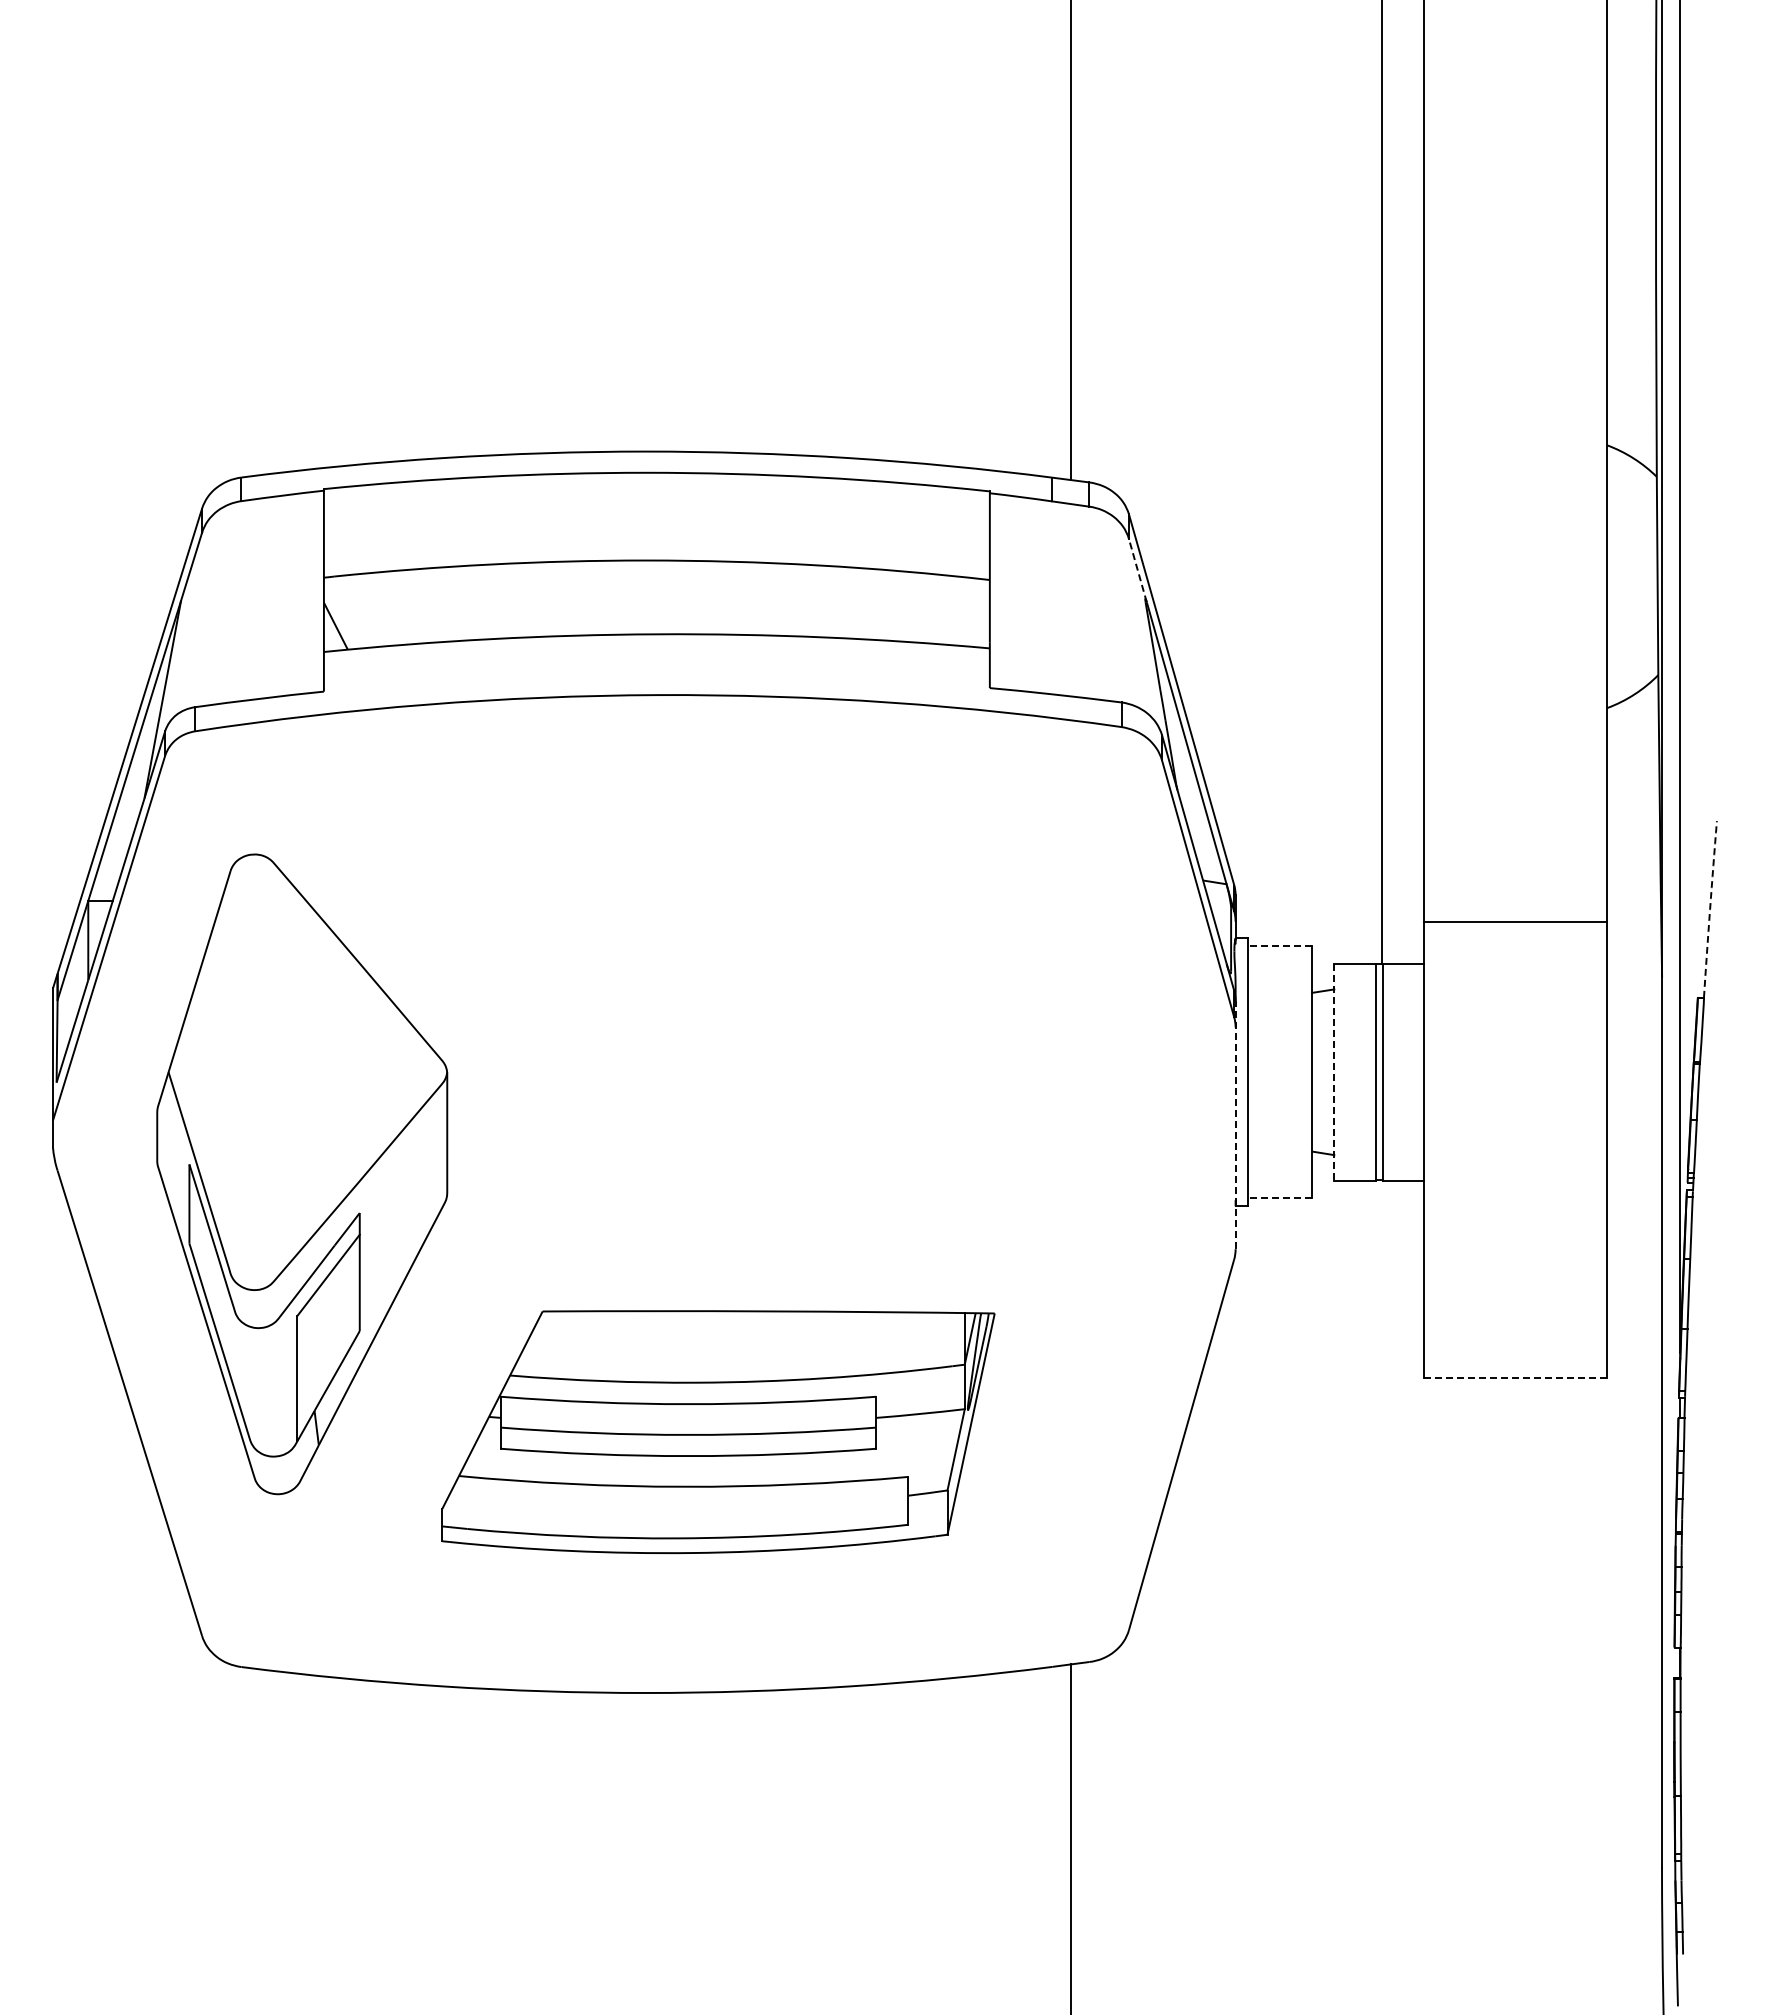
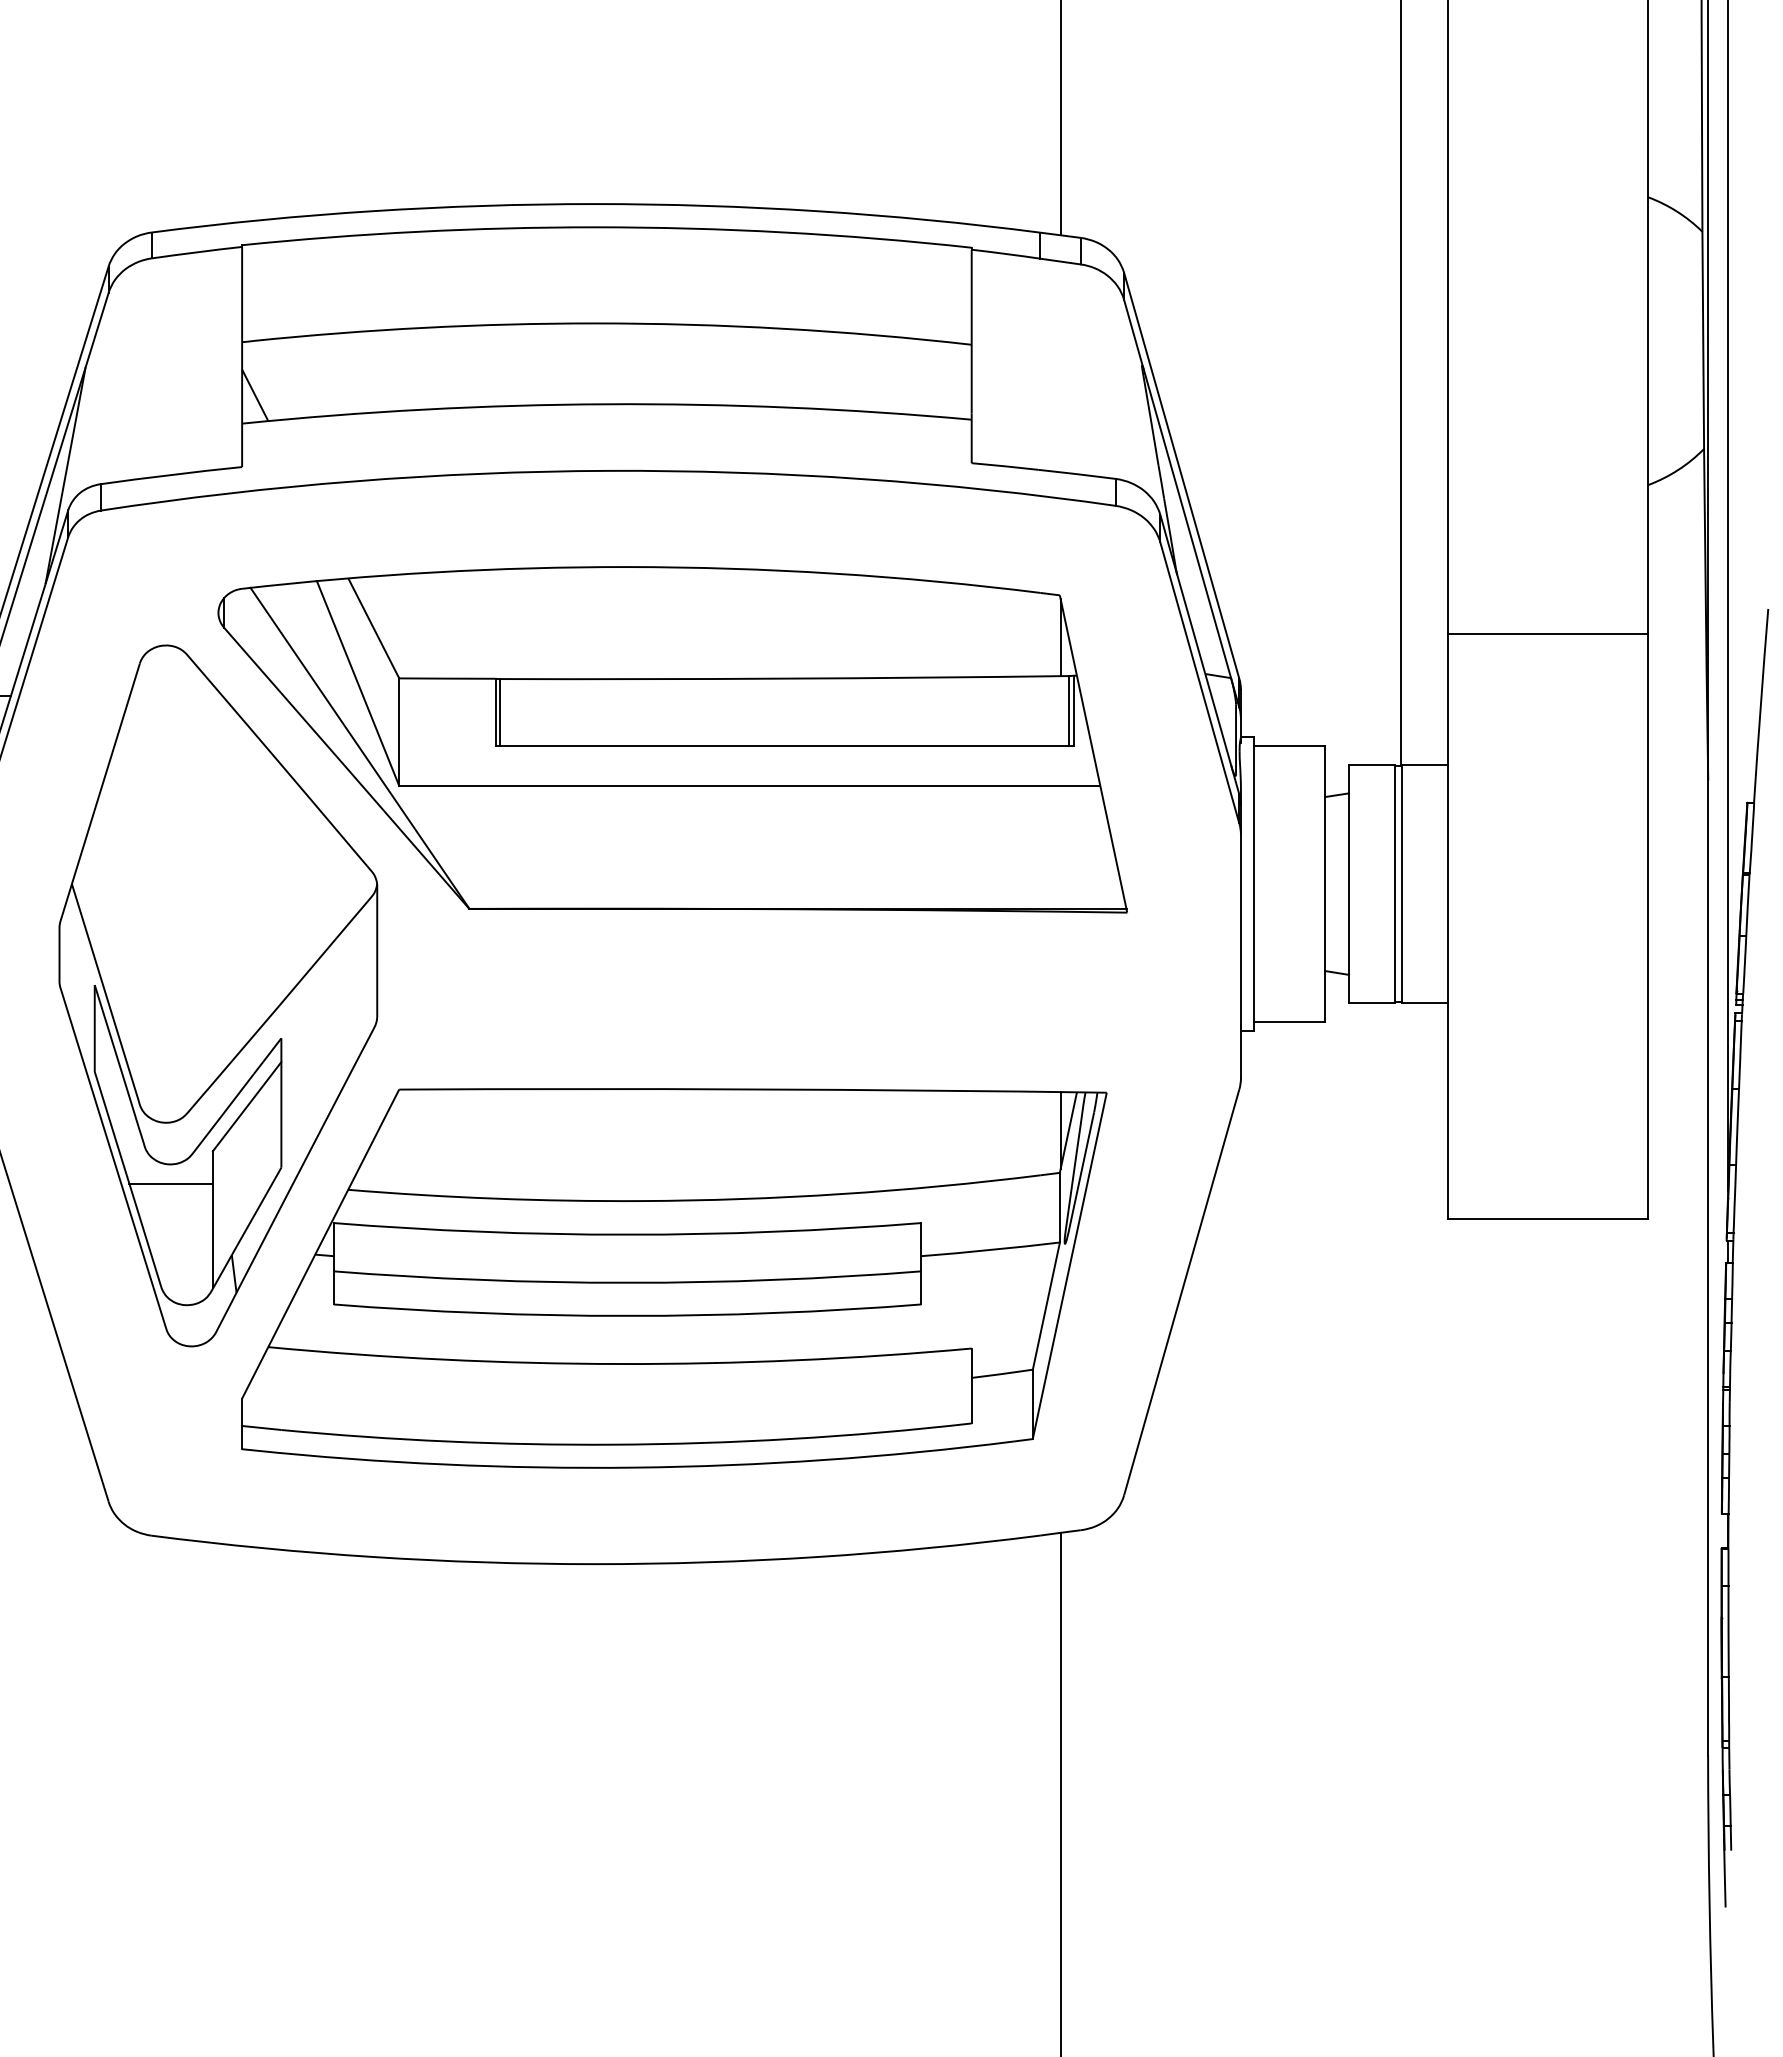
line: (1137, 570) -> (1133, 334), dashed -> solid
arc: (1710, 909) -> (1761, 705), dashed -> solid
line: (1515, 921) -> (1547, 633), moved
part: (716, 940) -> (672, 739), added
line: (1279, 946) -> (1289, 746), dashed -> solid
line: (1334, 1072) -> (1349, 884), dashed -> solid
line: (1235, 1124) -> (1240, 941), dashed -> solid
line: (1279, 1198) -> (1289, 1022), dashed -> solid
line: (259, 1345) -> (171, 1183), added
line: (1515, 1378) -> (1547, 1219), dashed -> solid
part: (718, 1431) -> (674, 1277), size x1.43

